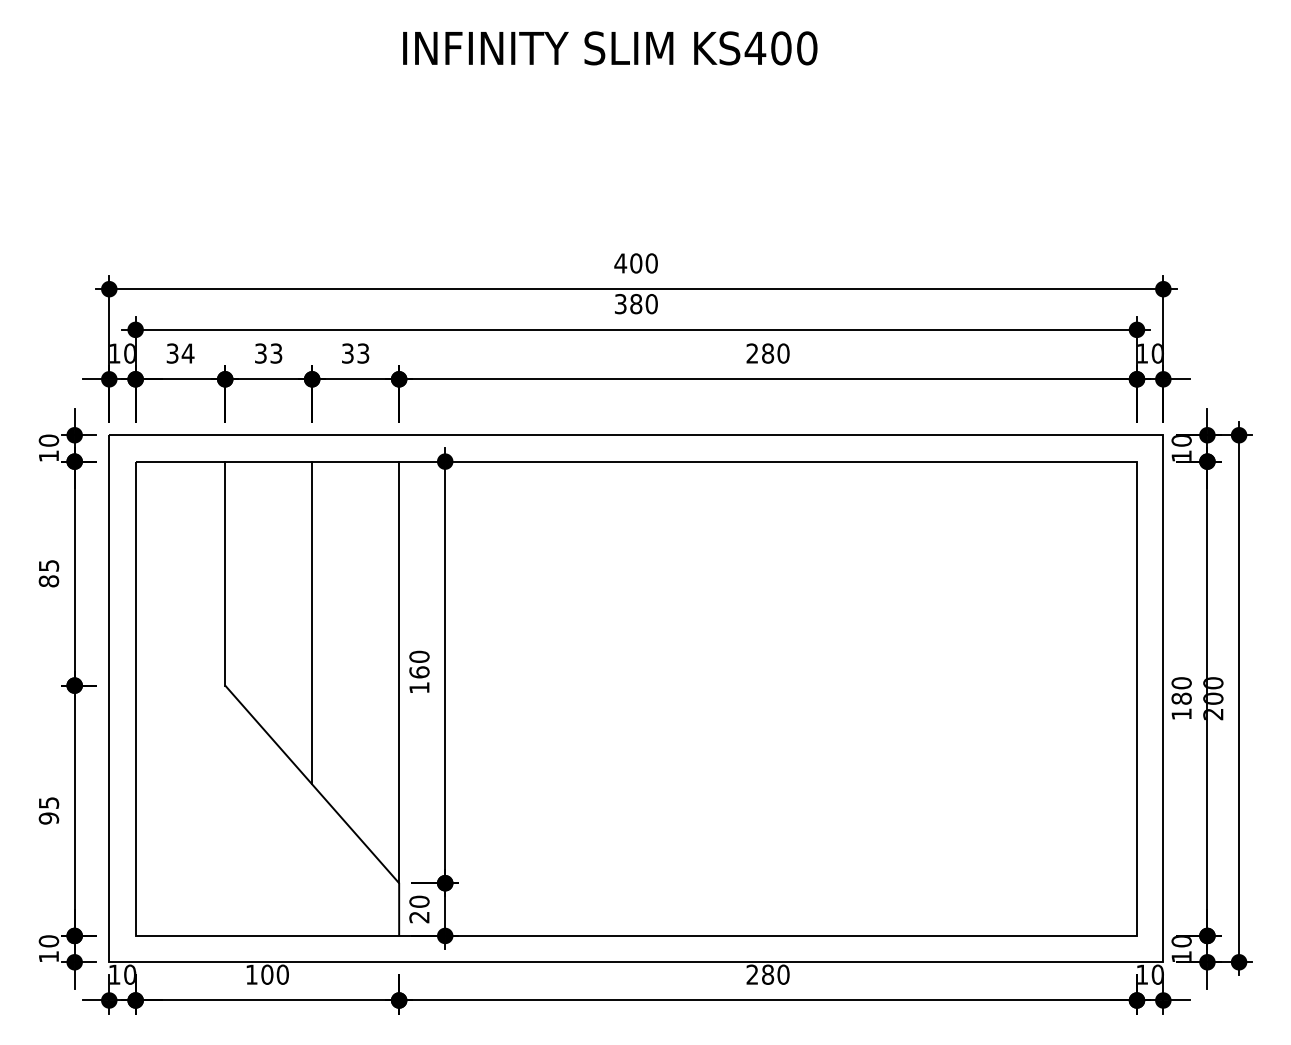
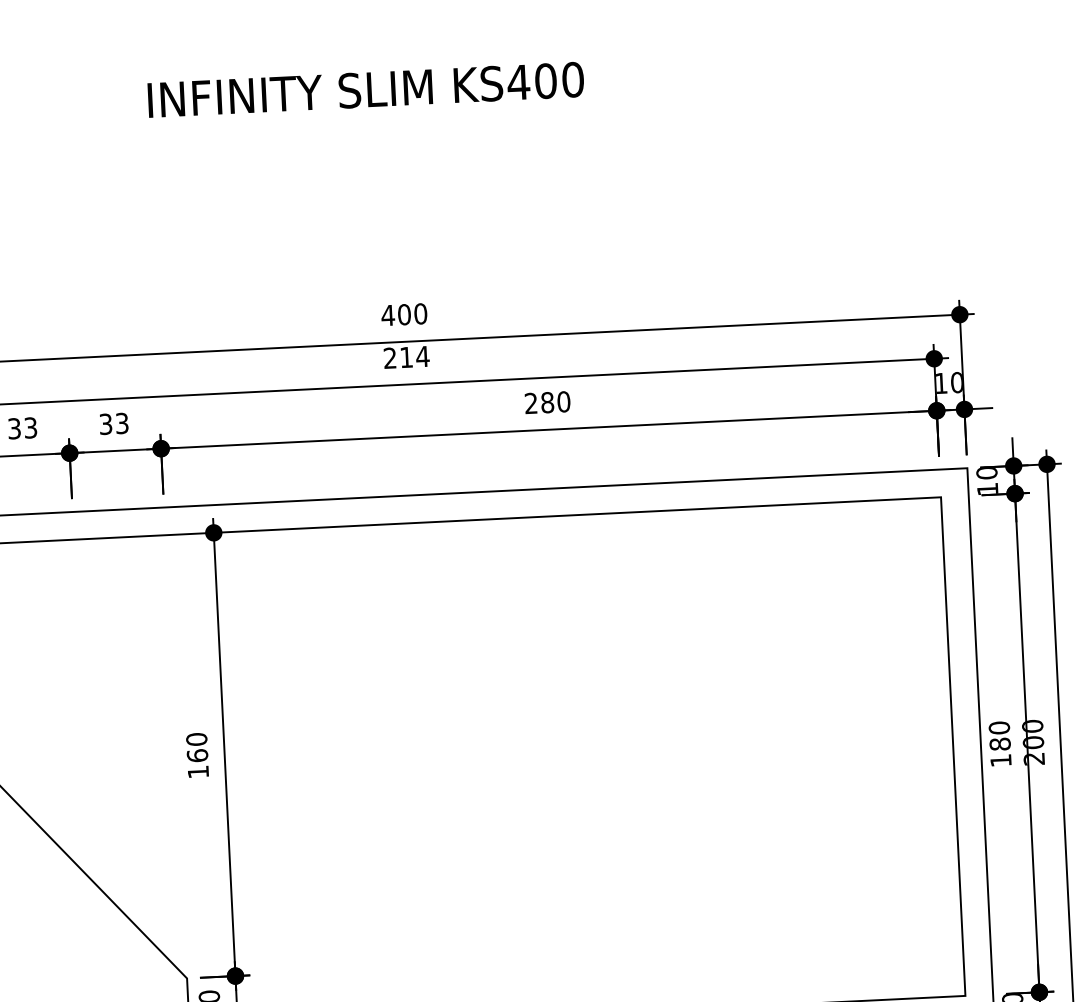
text: (636, 304) -> (406, 357), 380 -> 214
line: (312, 622) -> (82, 708), removed
line: (399, 672) -> (176, 756), removed

